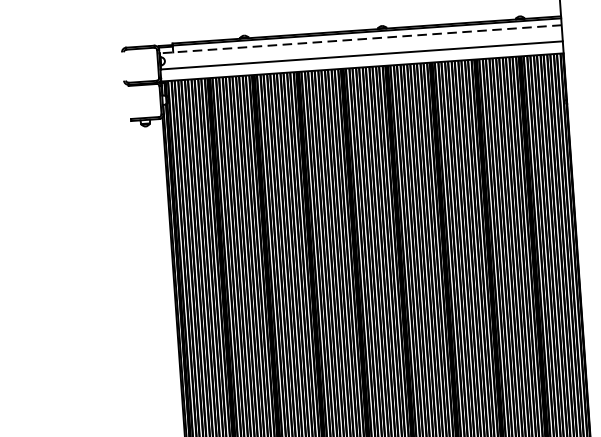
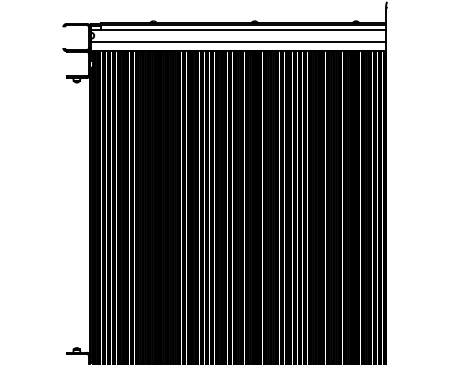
line: (360, 38) -> (238, 29), dashed -> solid

